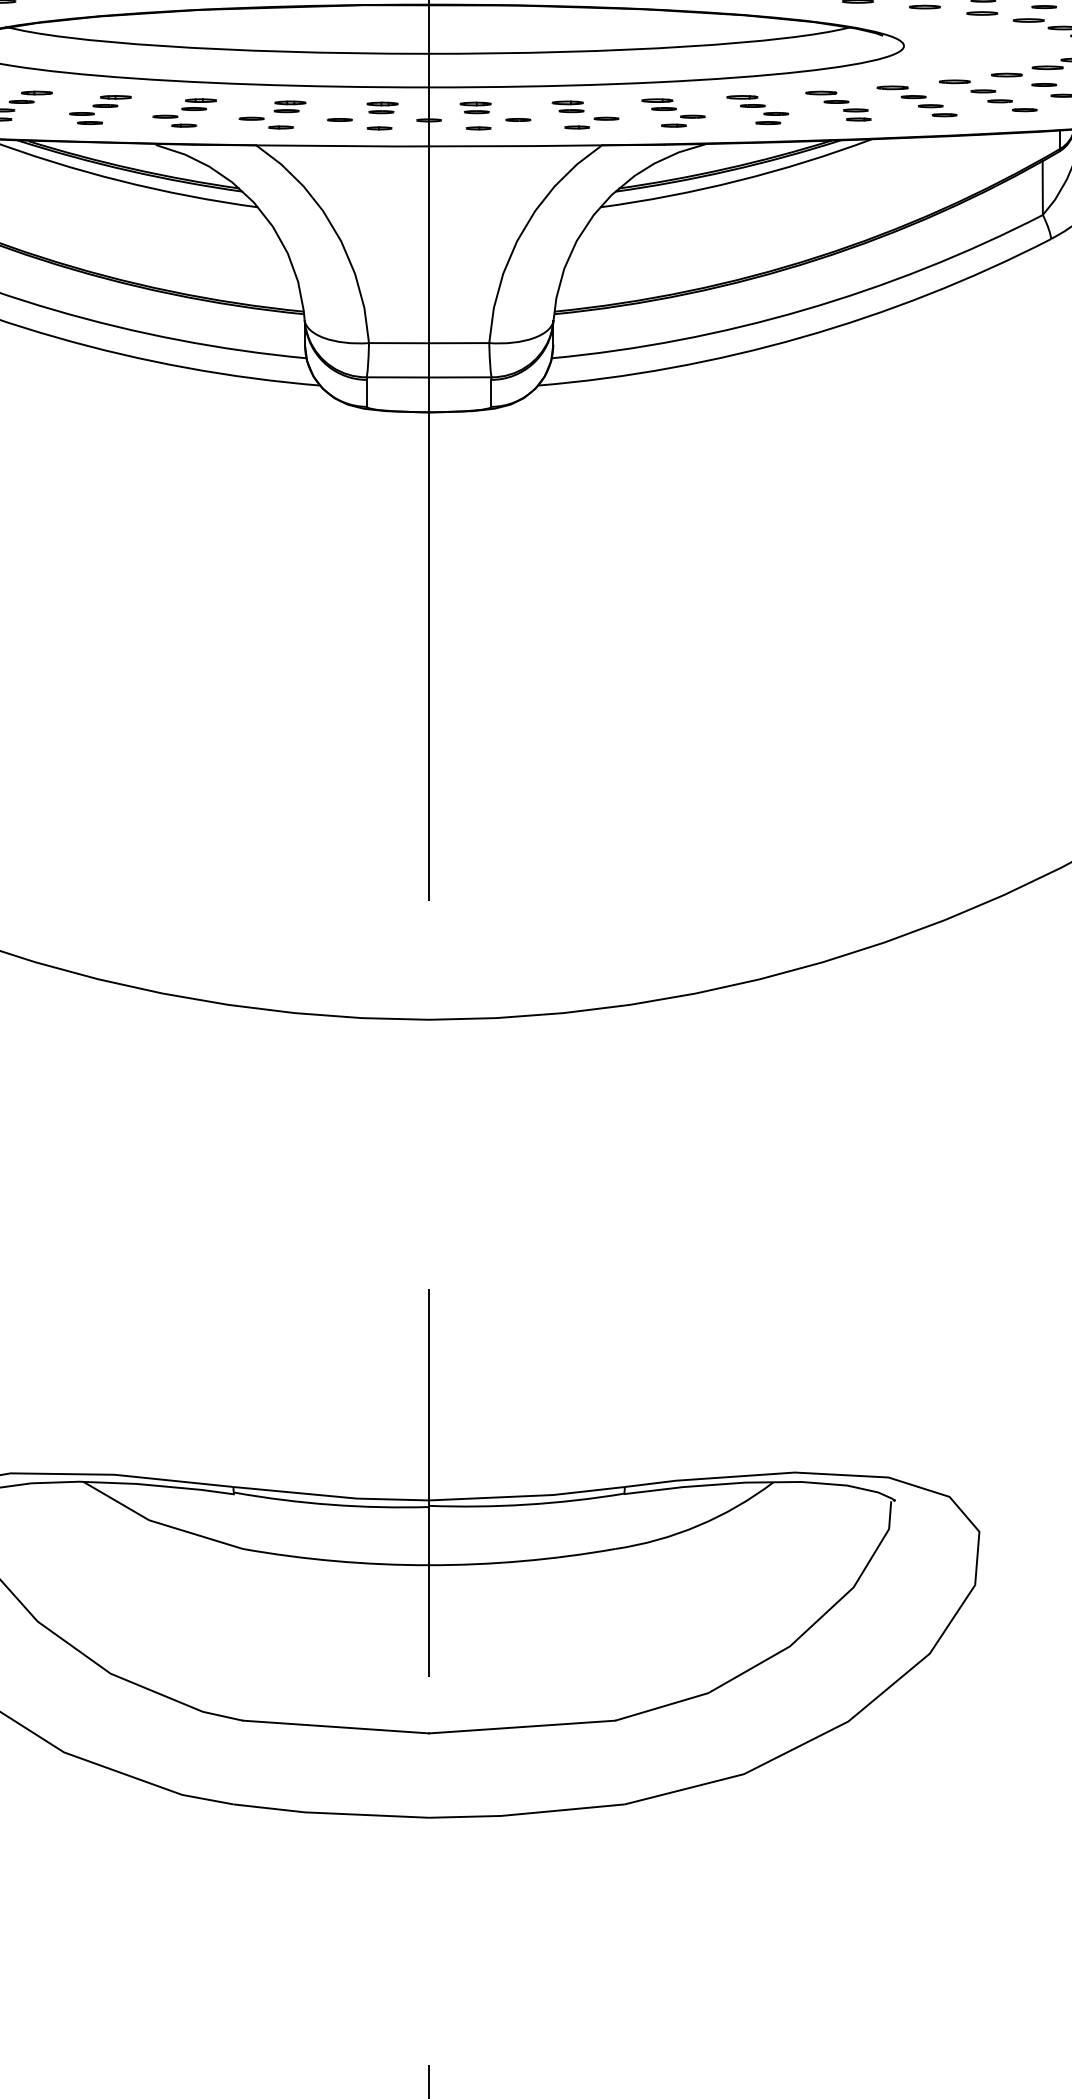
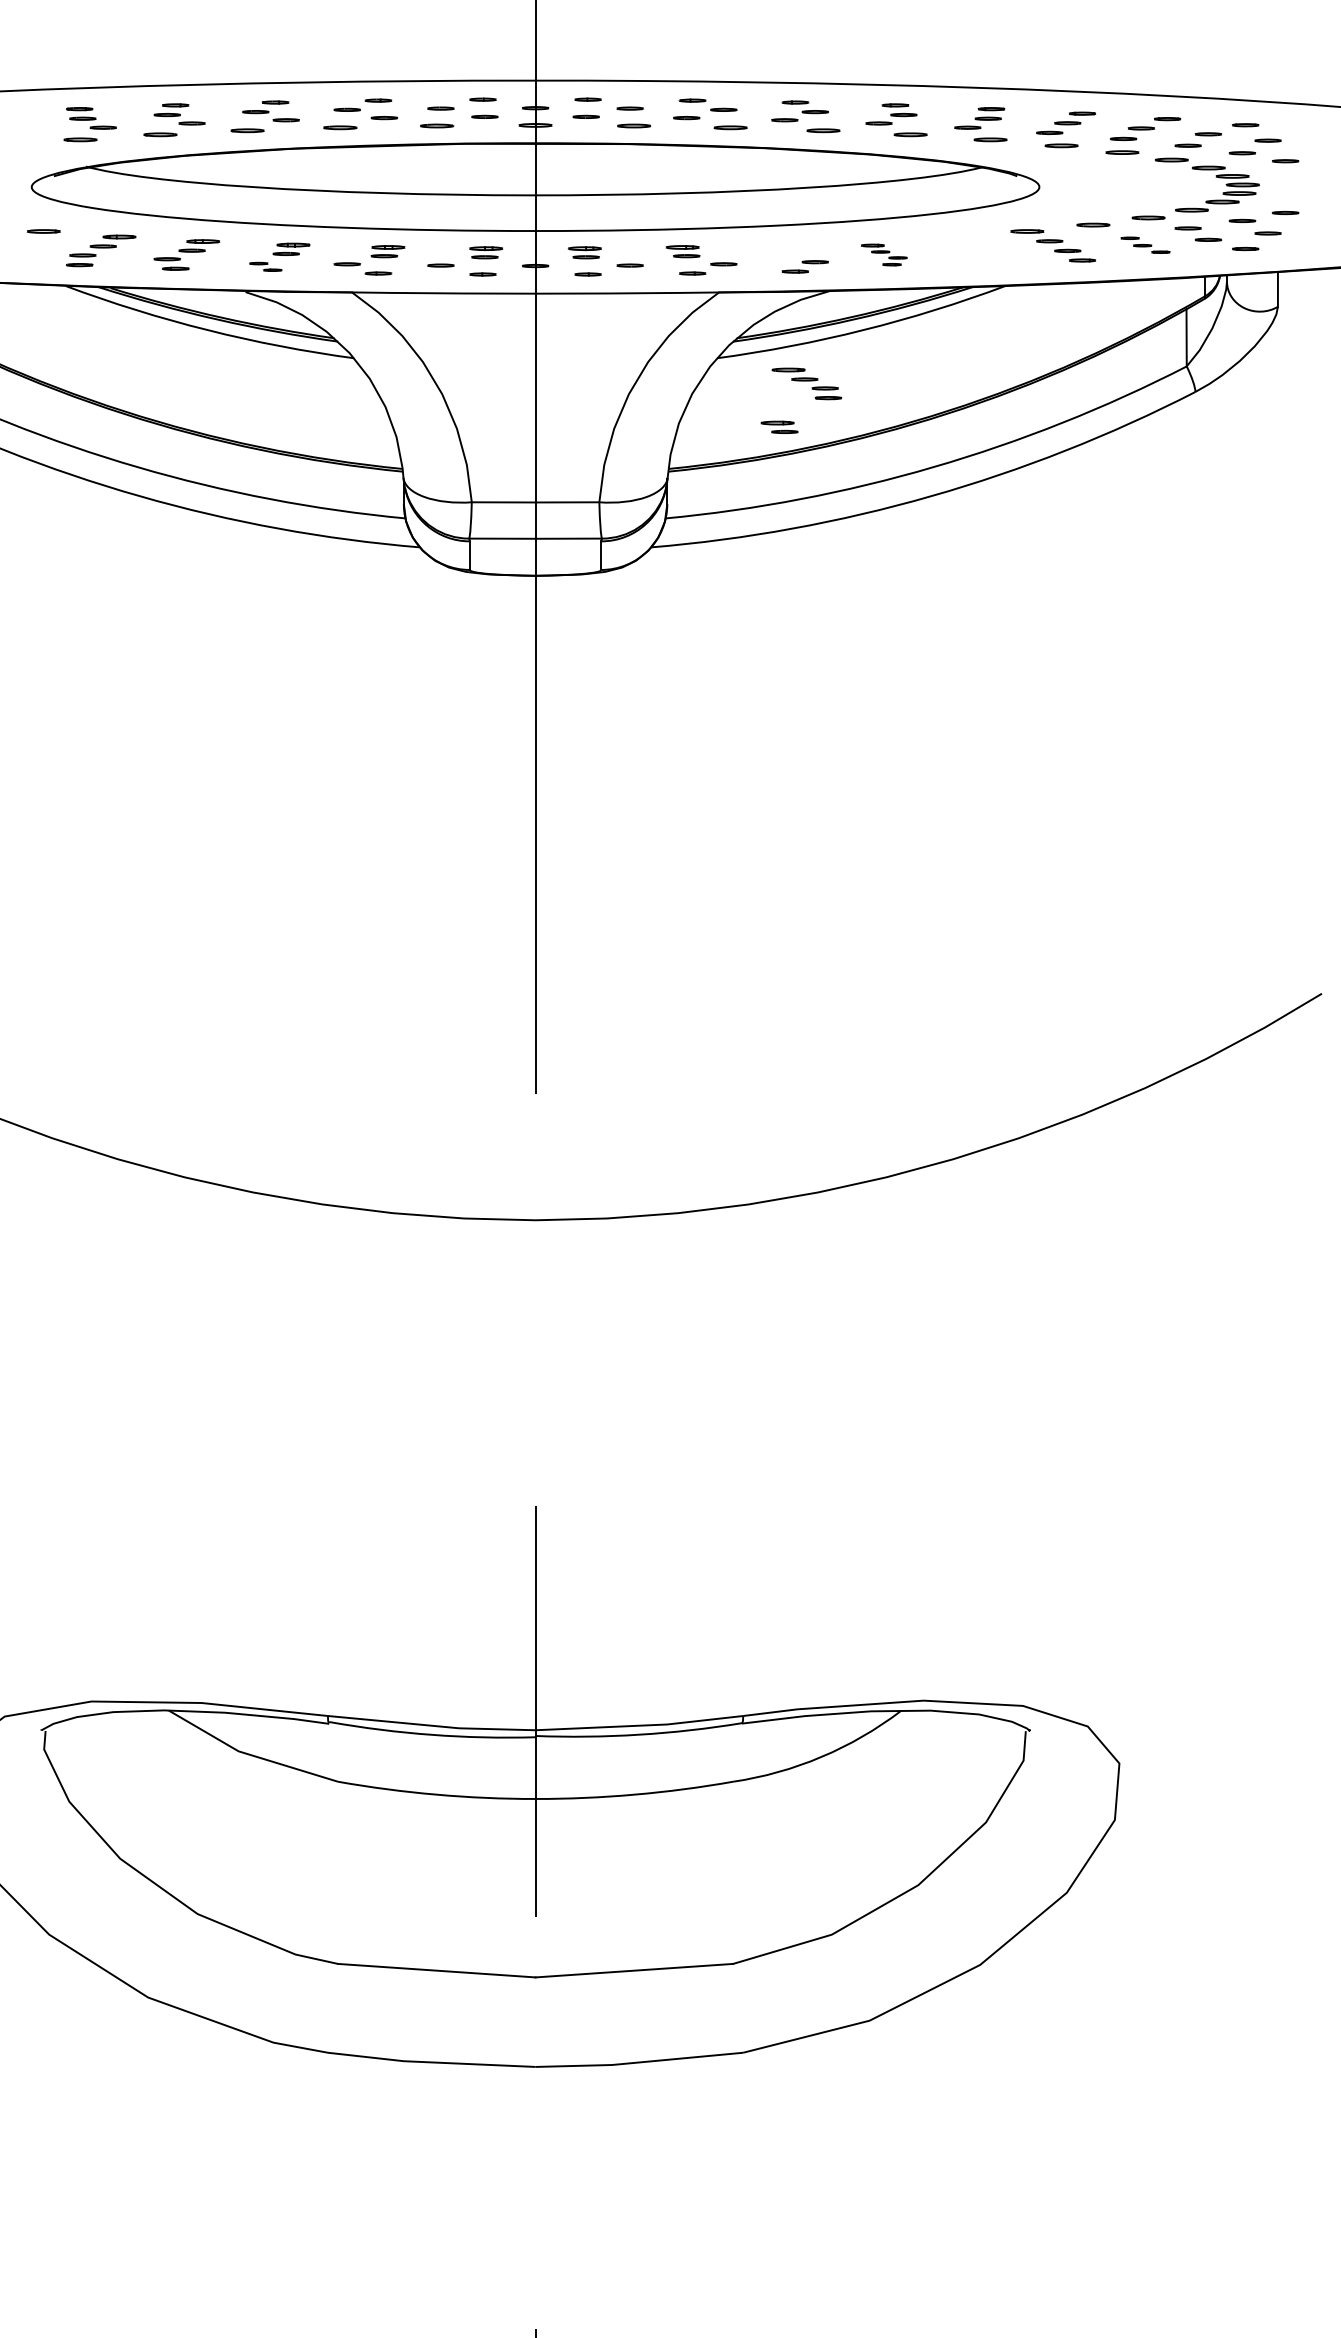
part: (1003, 101) -> (1145, 245), size x0.7
part: (659, 103) -> (779, 426), moved
part: (838, 105) -> (806, 383), moved
part: (758, 109) -> (884, 254), size x0.7
part: (174, 120) -> (265, 266), size x0.7

